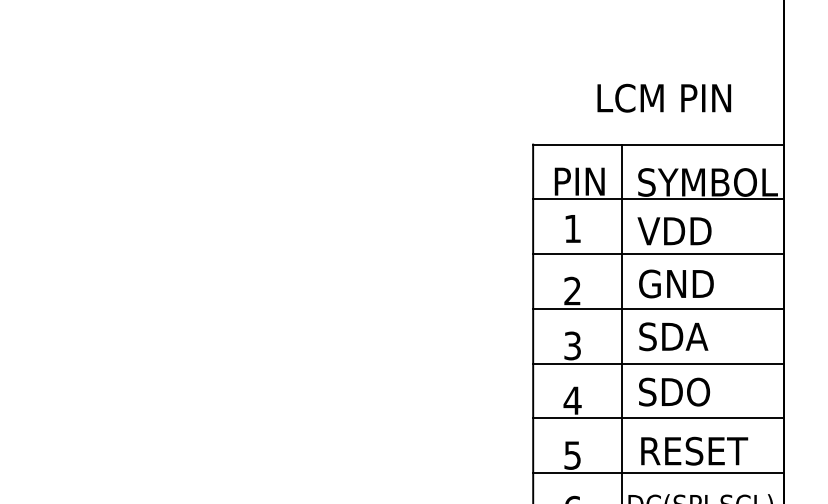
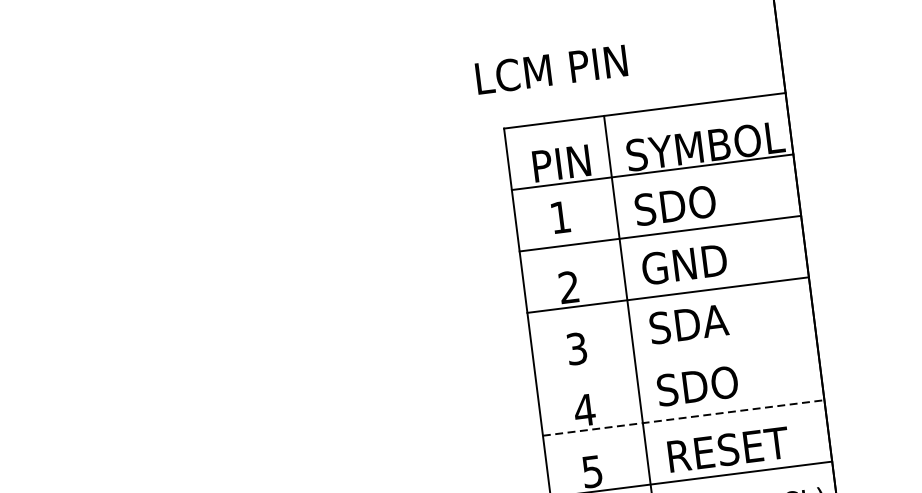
text: (664, 97) -> (551, 68), moved
text: (674, 230) -> (674, 204), VDD -> SDO
line: (658, 363) -> (675, 356), removed
line: (659, 418) -> (684, 417), solid -> dashed

